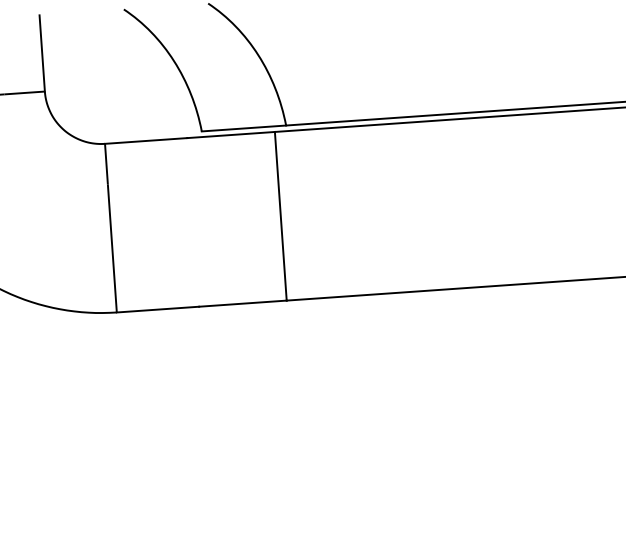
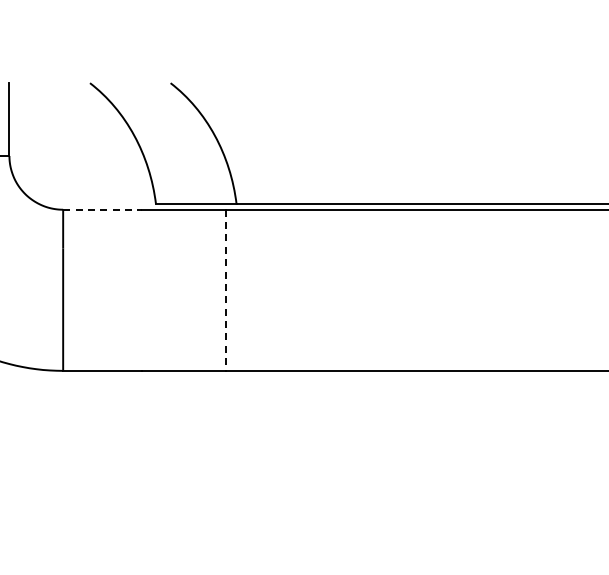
line: (146, 140) -> (102, 209), solid -> dashed
line: (280, 216) -> (225, 290), solid -> dashed

